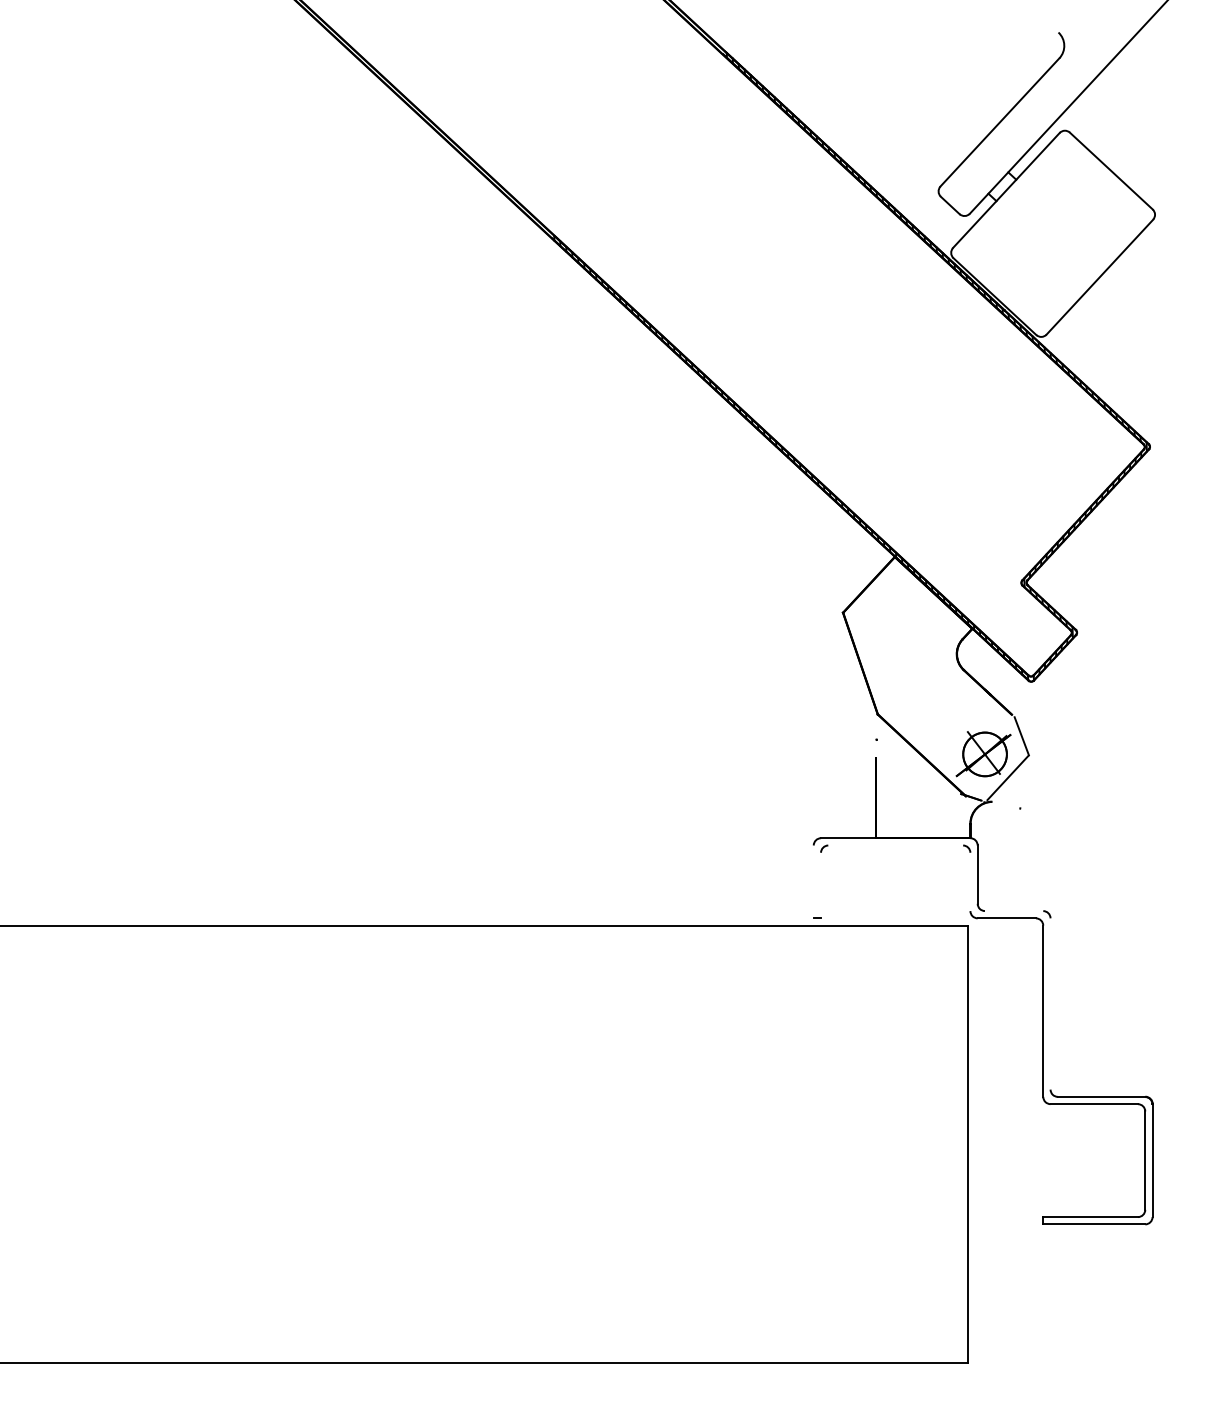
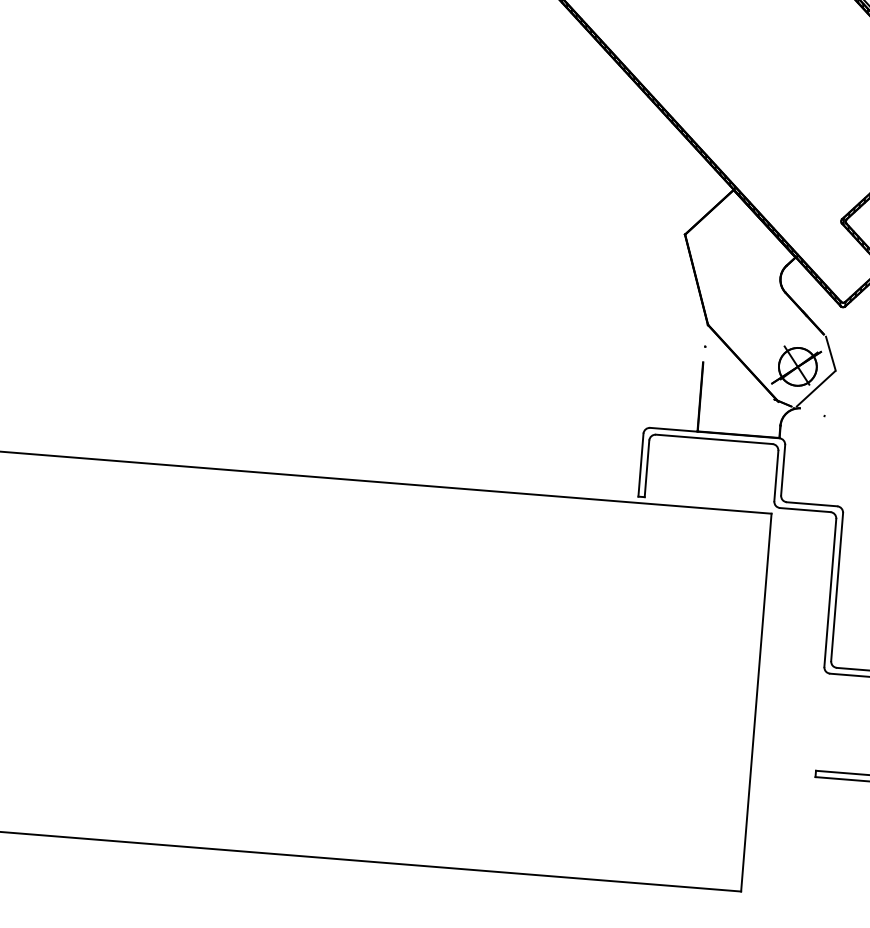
line: (895, 845) -> (714, 439), added
line: (813, 881) -> (640, 464), added
line: (970, 881) -> (776, 475), added
line: (821, 885) -> (647, 468), added
line: (1013, 911) -> (811, 504), added
line: (1050, 1003) -> (837, 586), added

